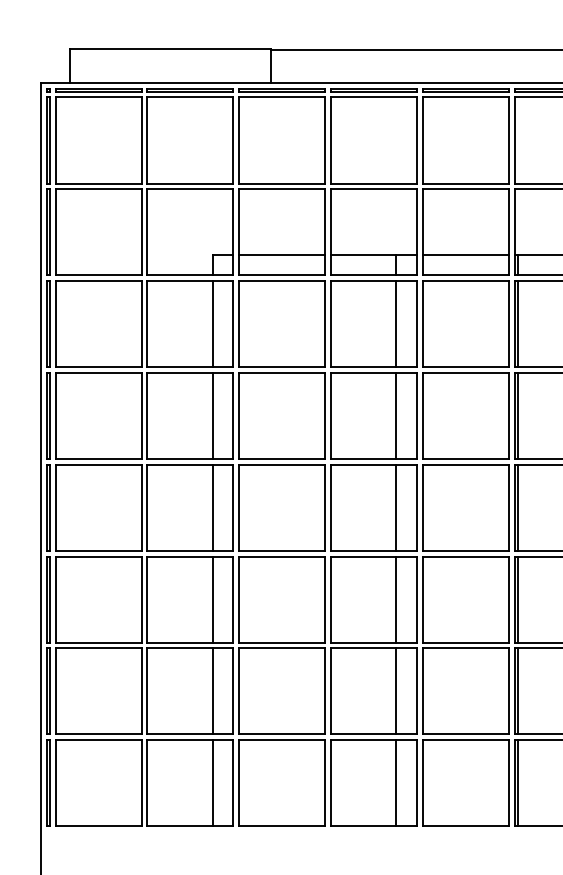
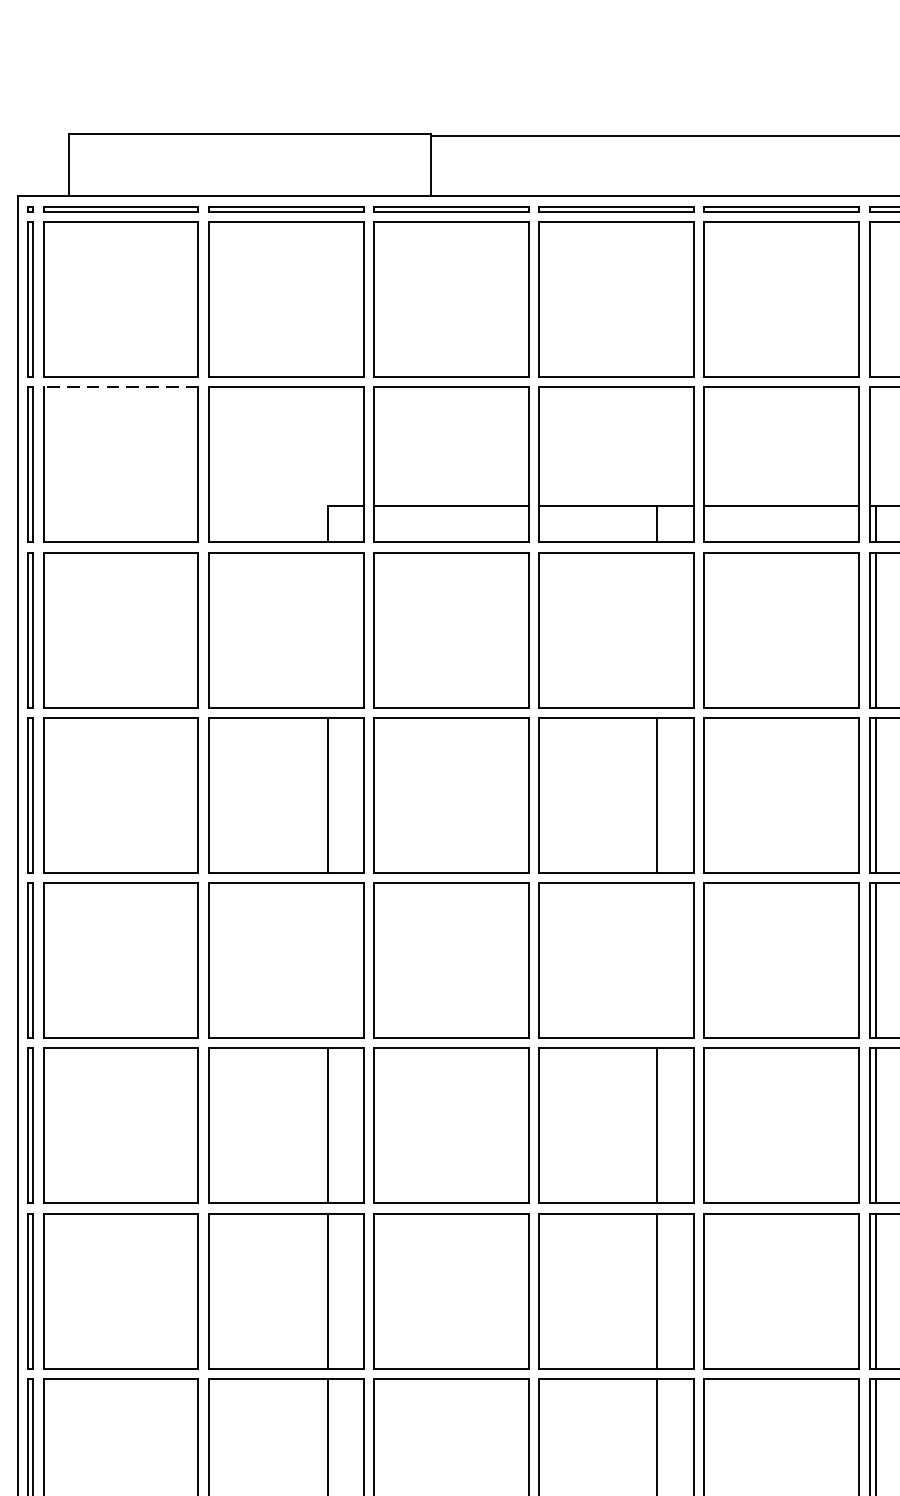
line: (98, 189) -> (120, 387), solid -> dashed
line: (213, 324) -> (327, 630), removed
line: (396, 324) -> (657, 630), removed
line: (213, 507) -> (327, 960), removed
line: (396, 507) -> (657, 960), removed

